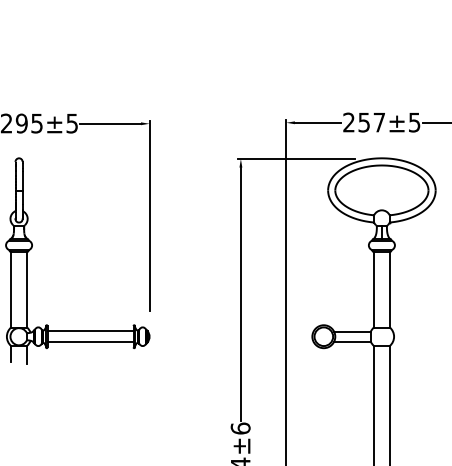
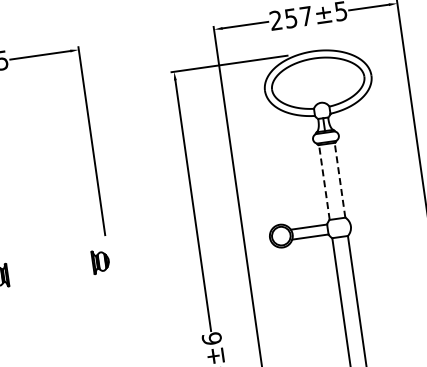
line: (374, 289) -> (324, 182), solid -> dashed
line: (389, 289) -> (339, 180), solid -> dashed
line: (90, 331) -> (49, 263), removed
line: (90, 342) -> (51, 274), removed

